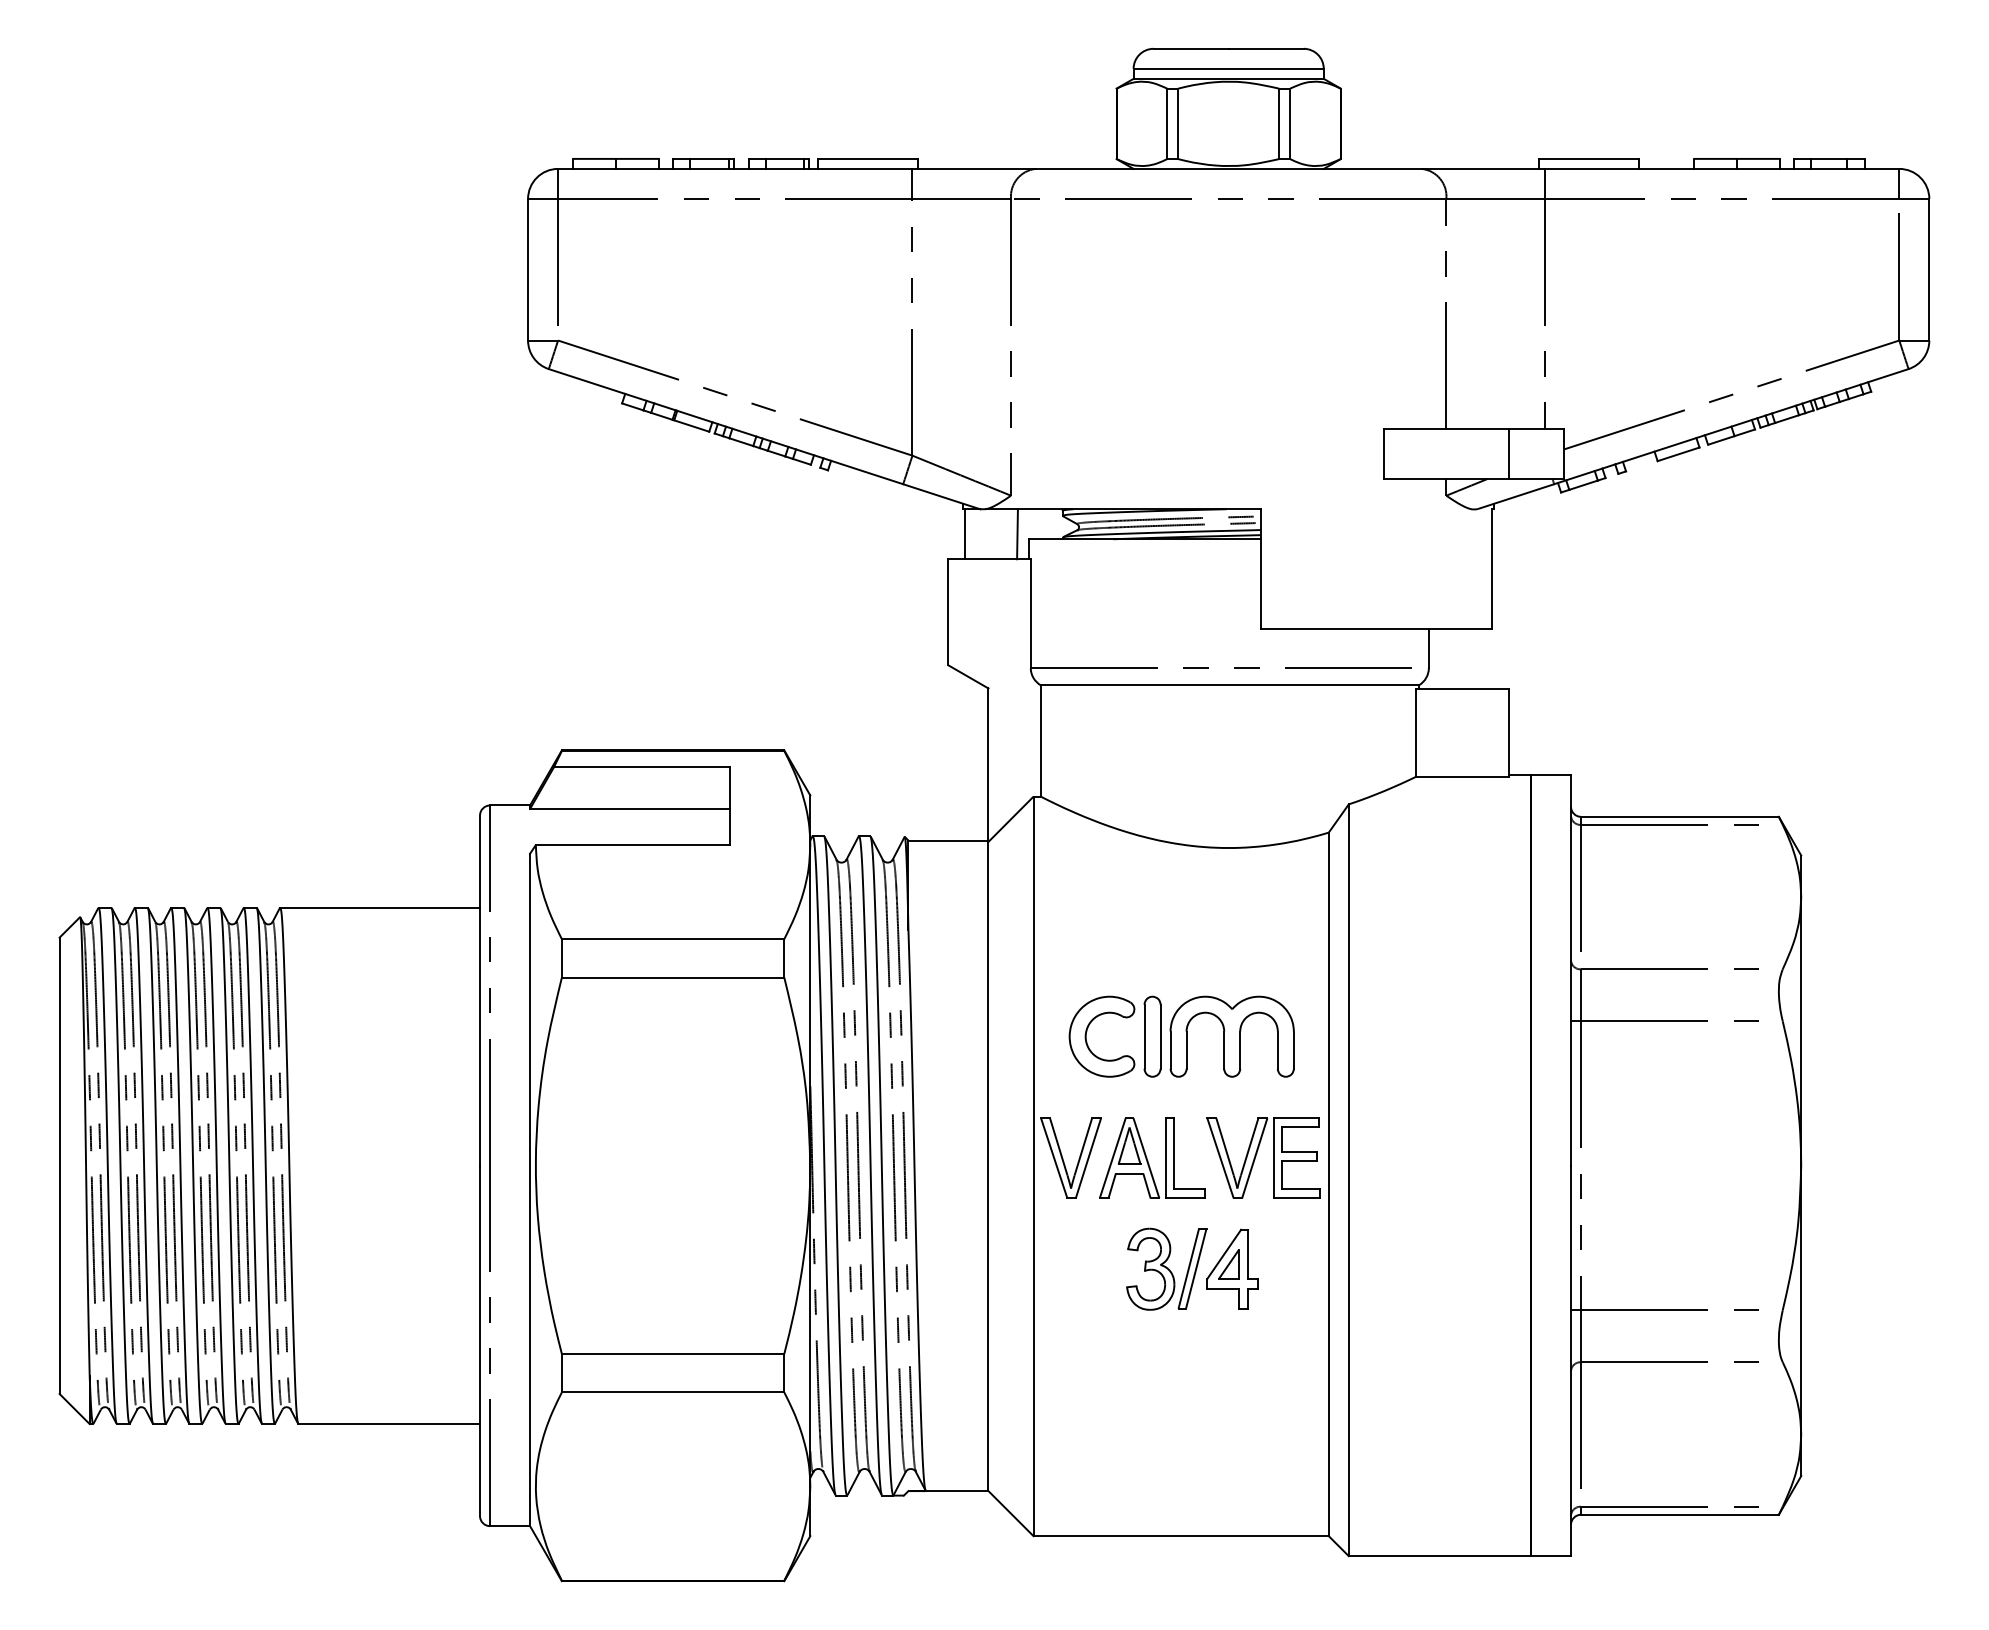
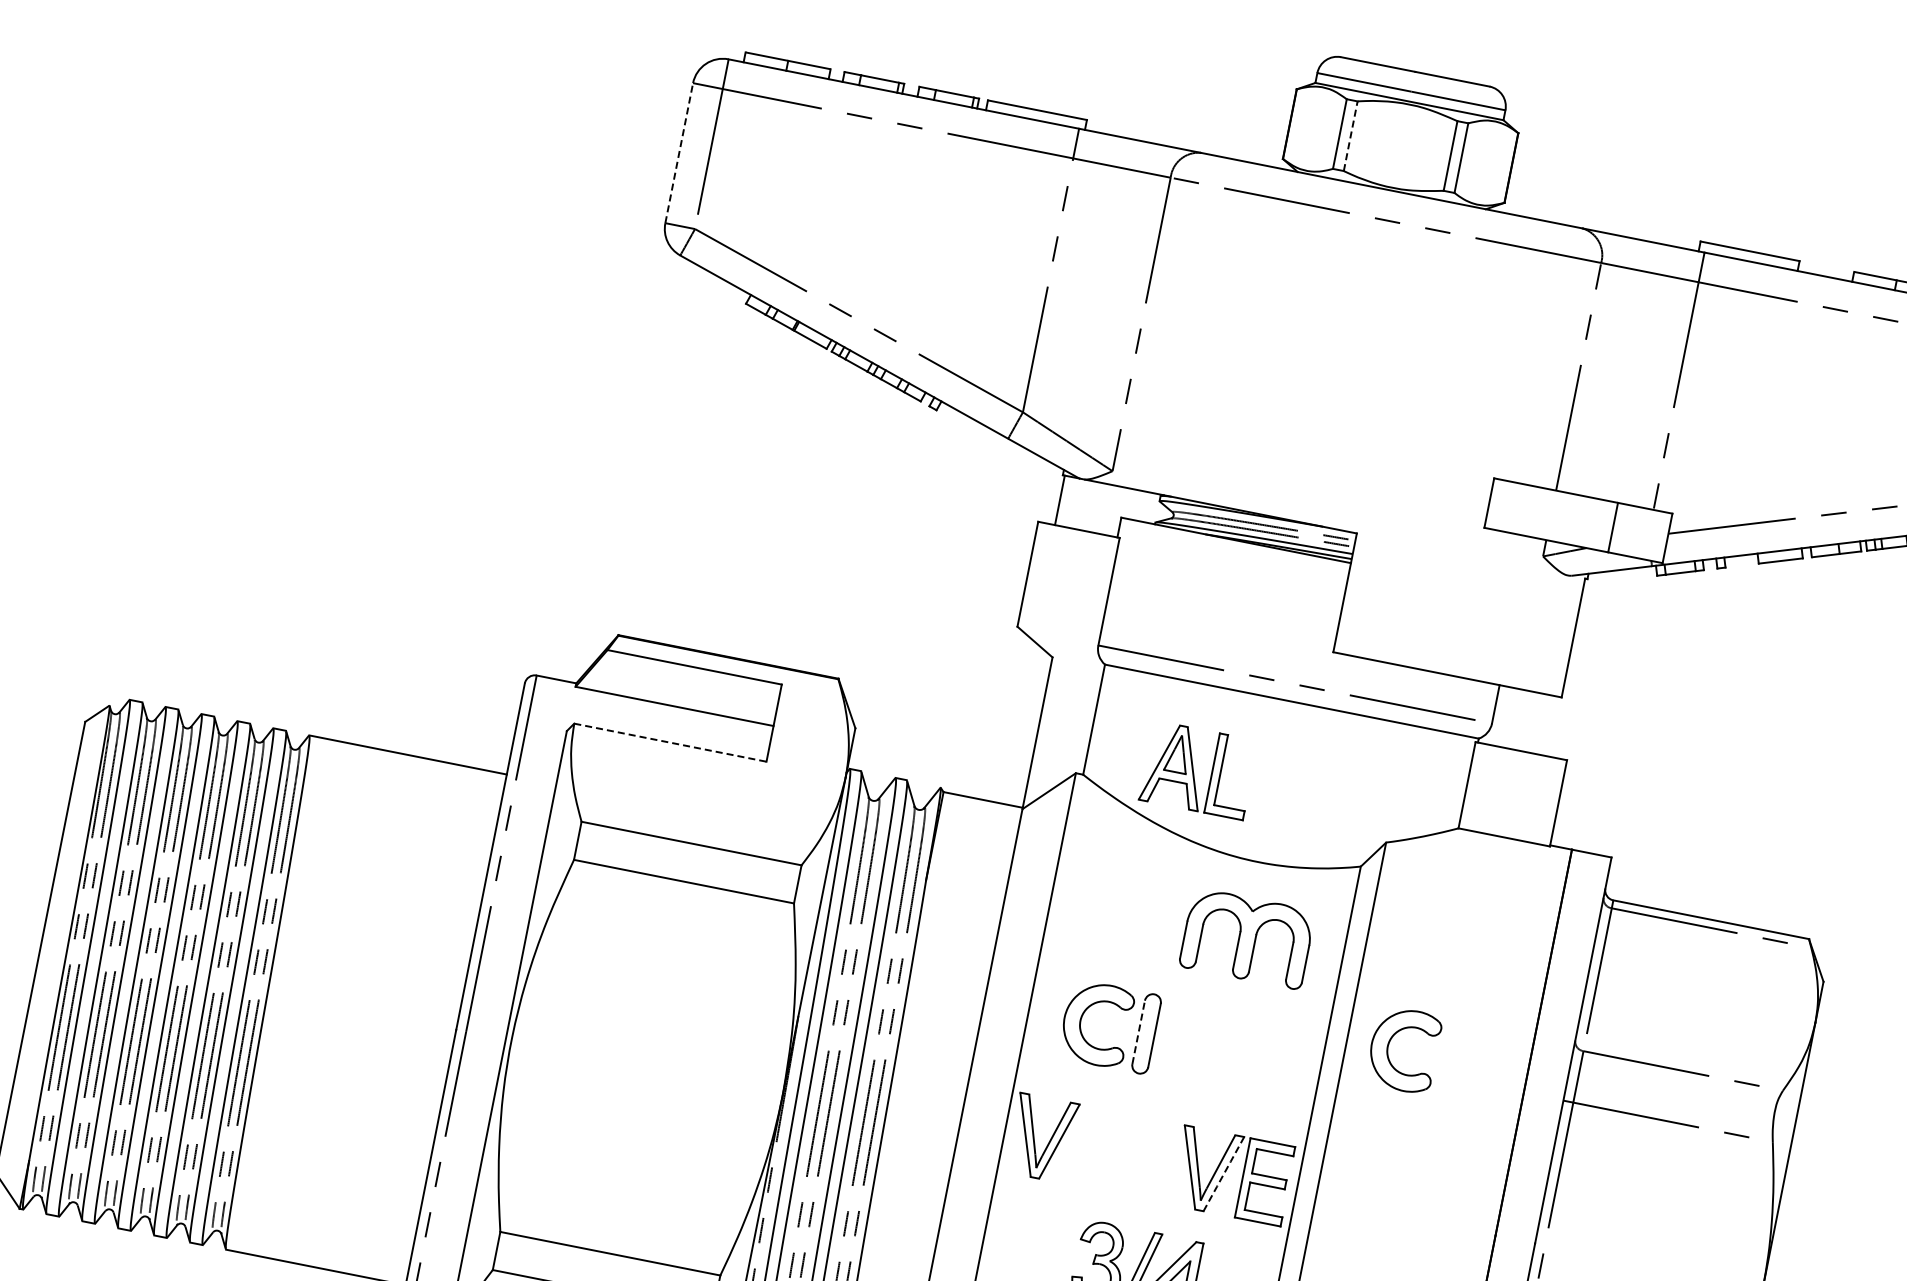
line: (1178, 123) -> (1351, 135), solid -> dashed
line: (528, 269) -> (679, 153), solid -> dashed
line: (1017, 534) -> (1111, 510), removed
line: (633, 845) -> (670, 743), solid -> dashed
part: (1391, 997) -> (1390, 1041), added
line: (1144, 1036) -> (1138, 1032), solid -> dashed
part: (1231, 1036) -> (1246, 938), moved
part: (1152, 1157) -> (1198, 769), moved
line: (1254, 1158) -> (1223, 1174), solid -> dashed

